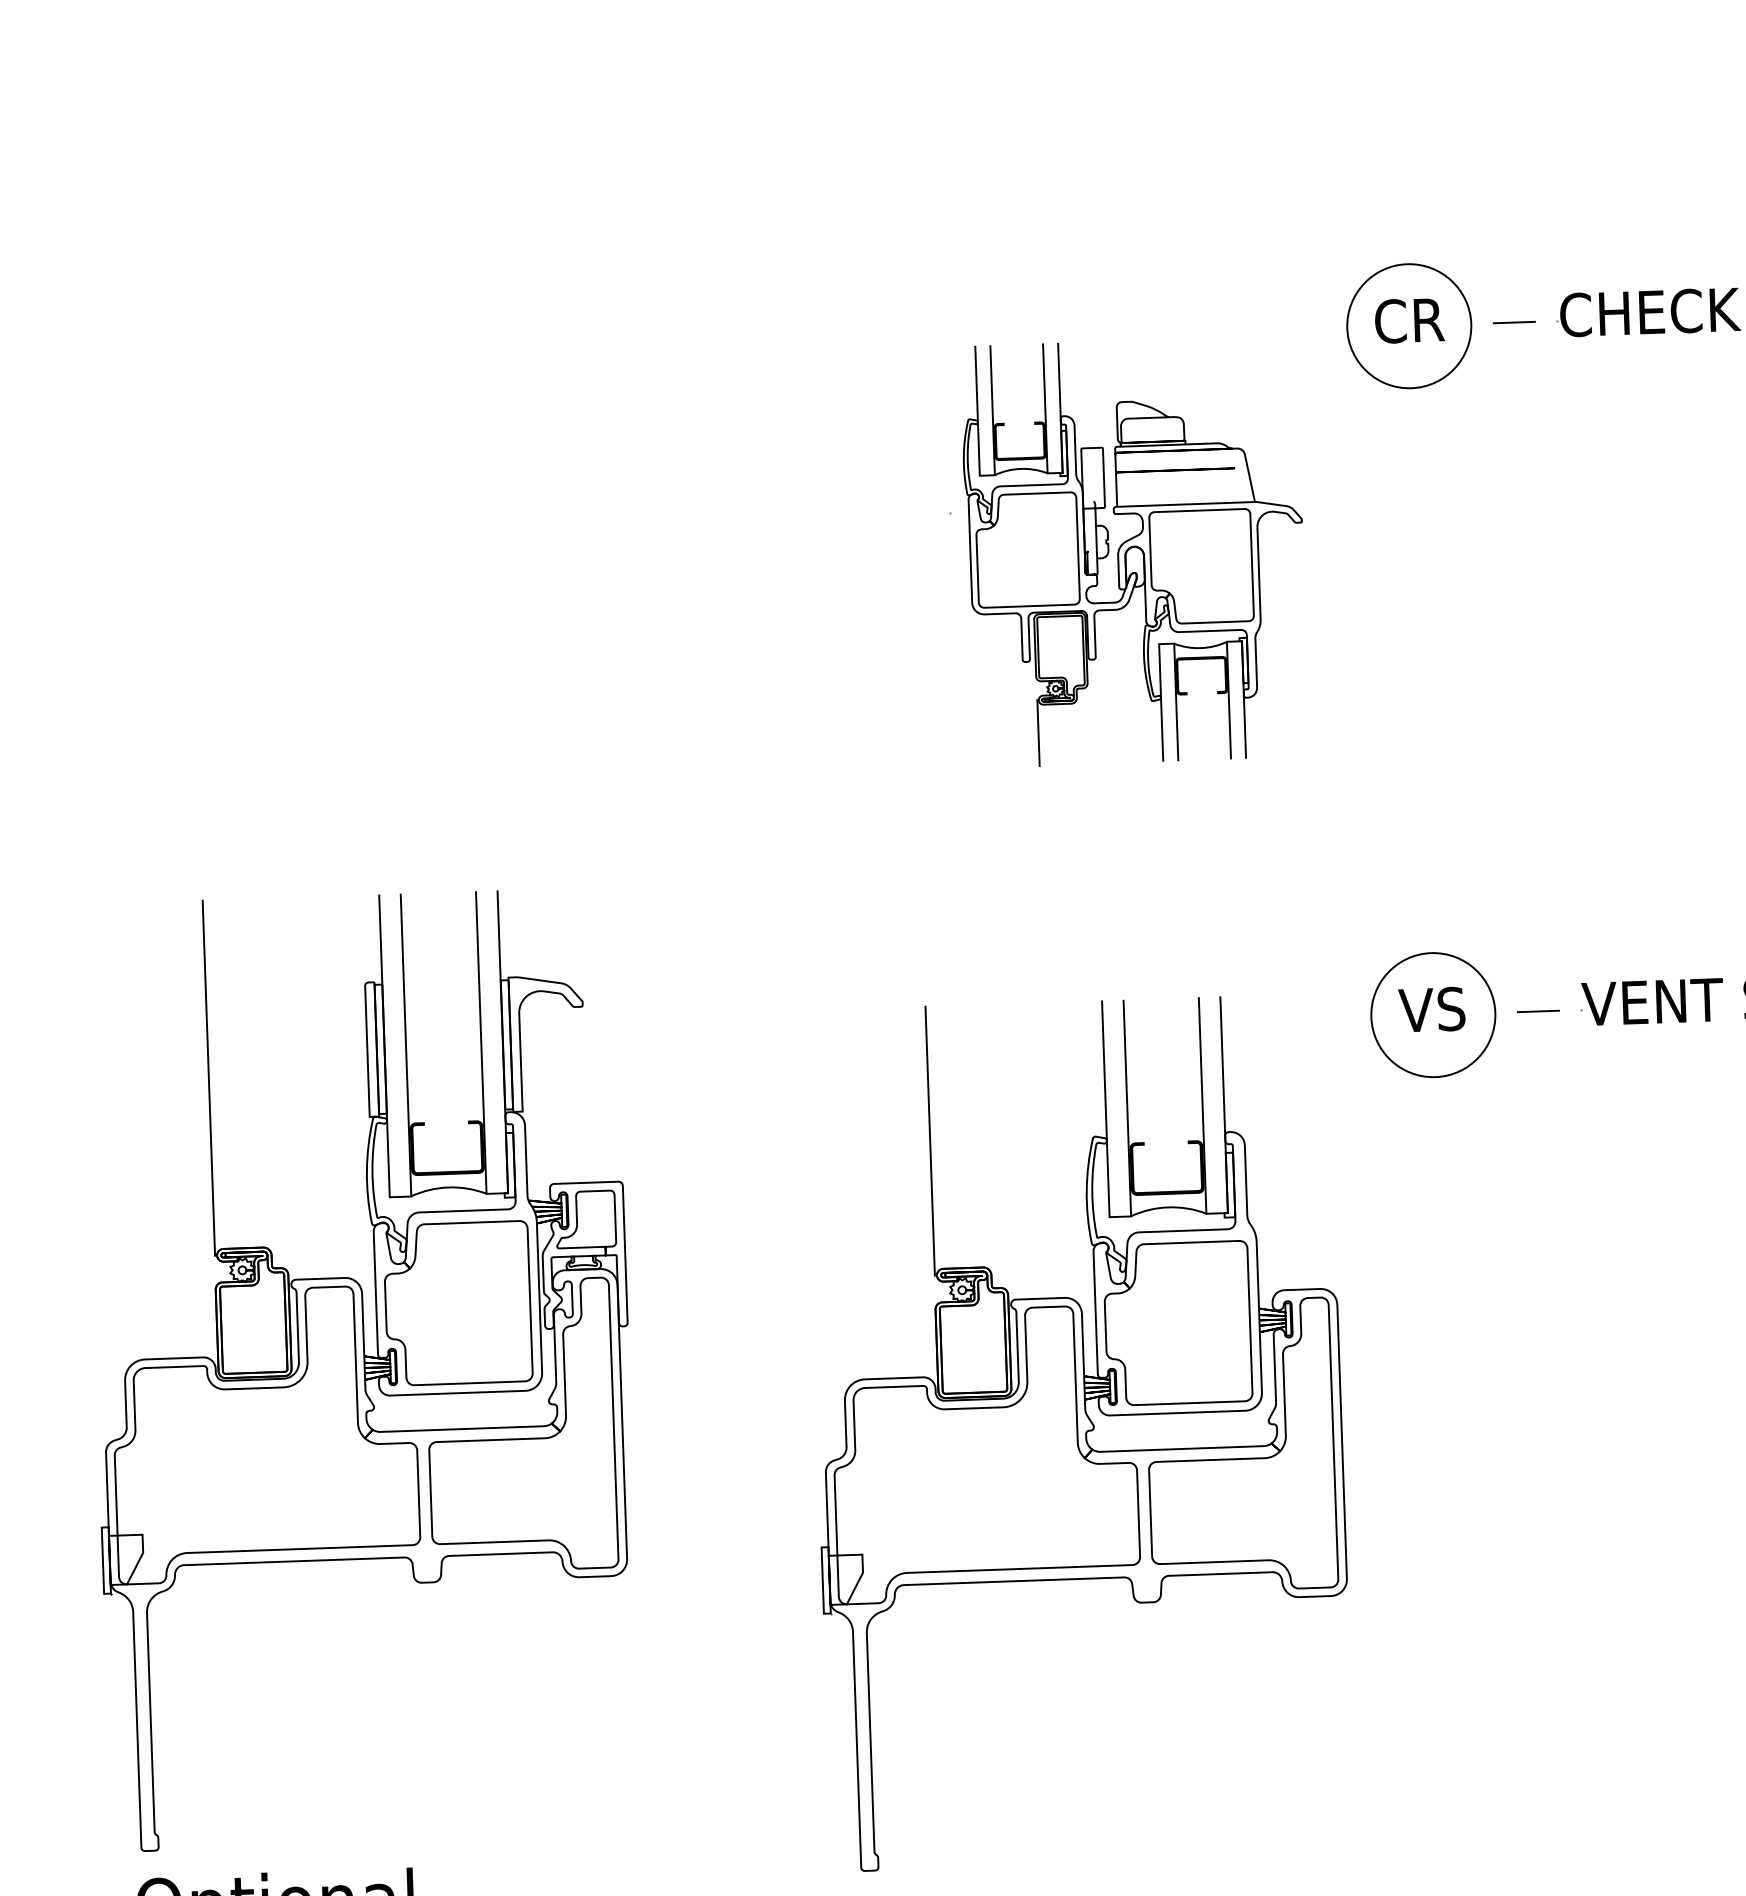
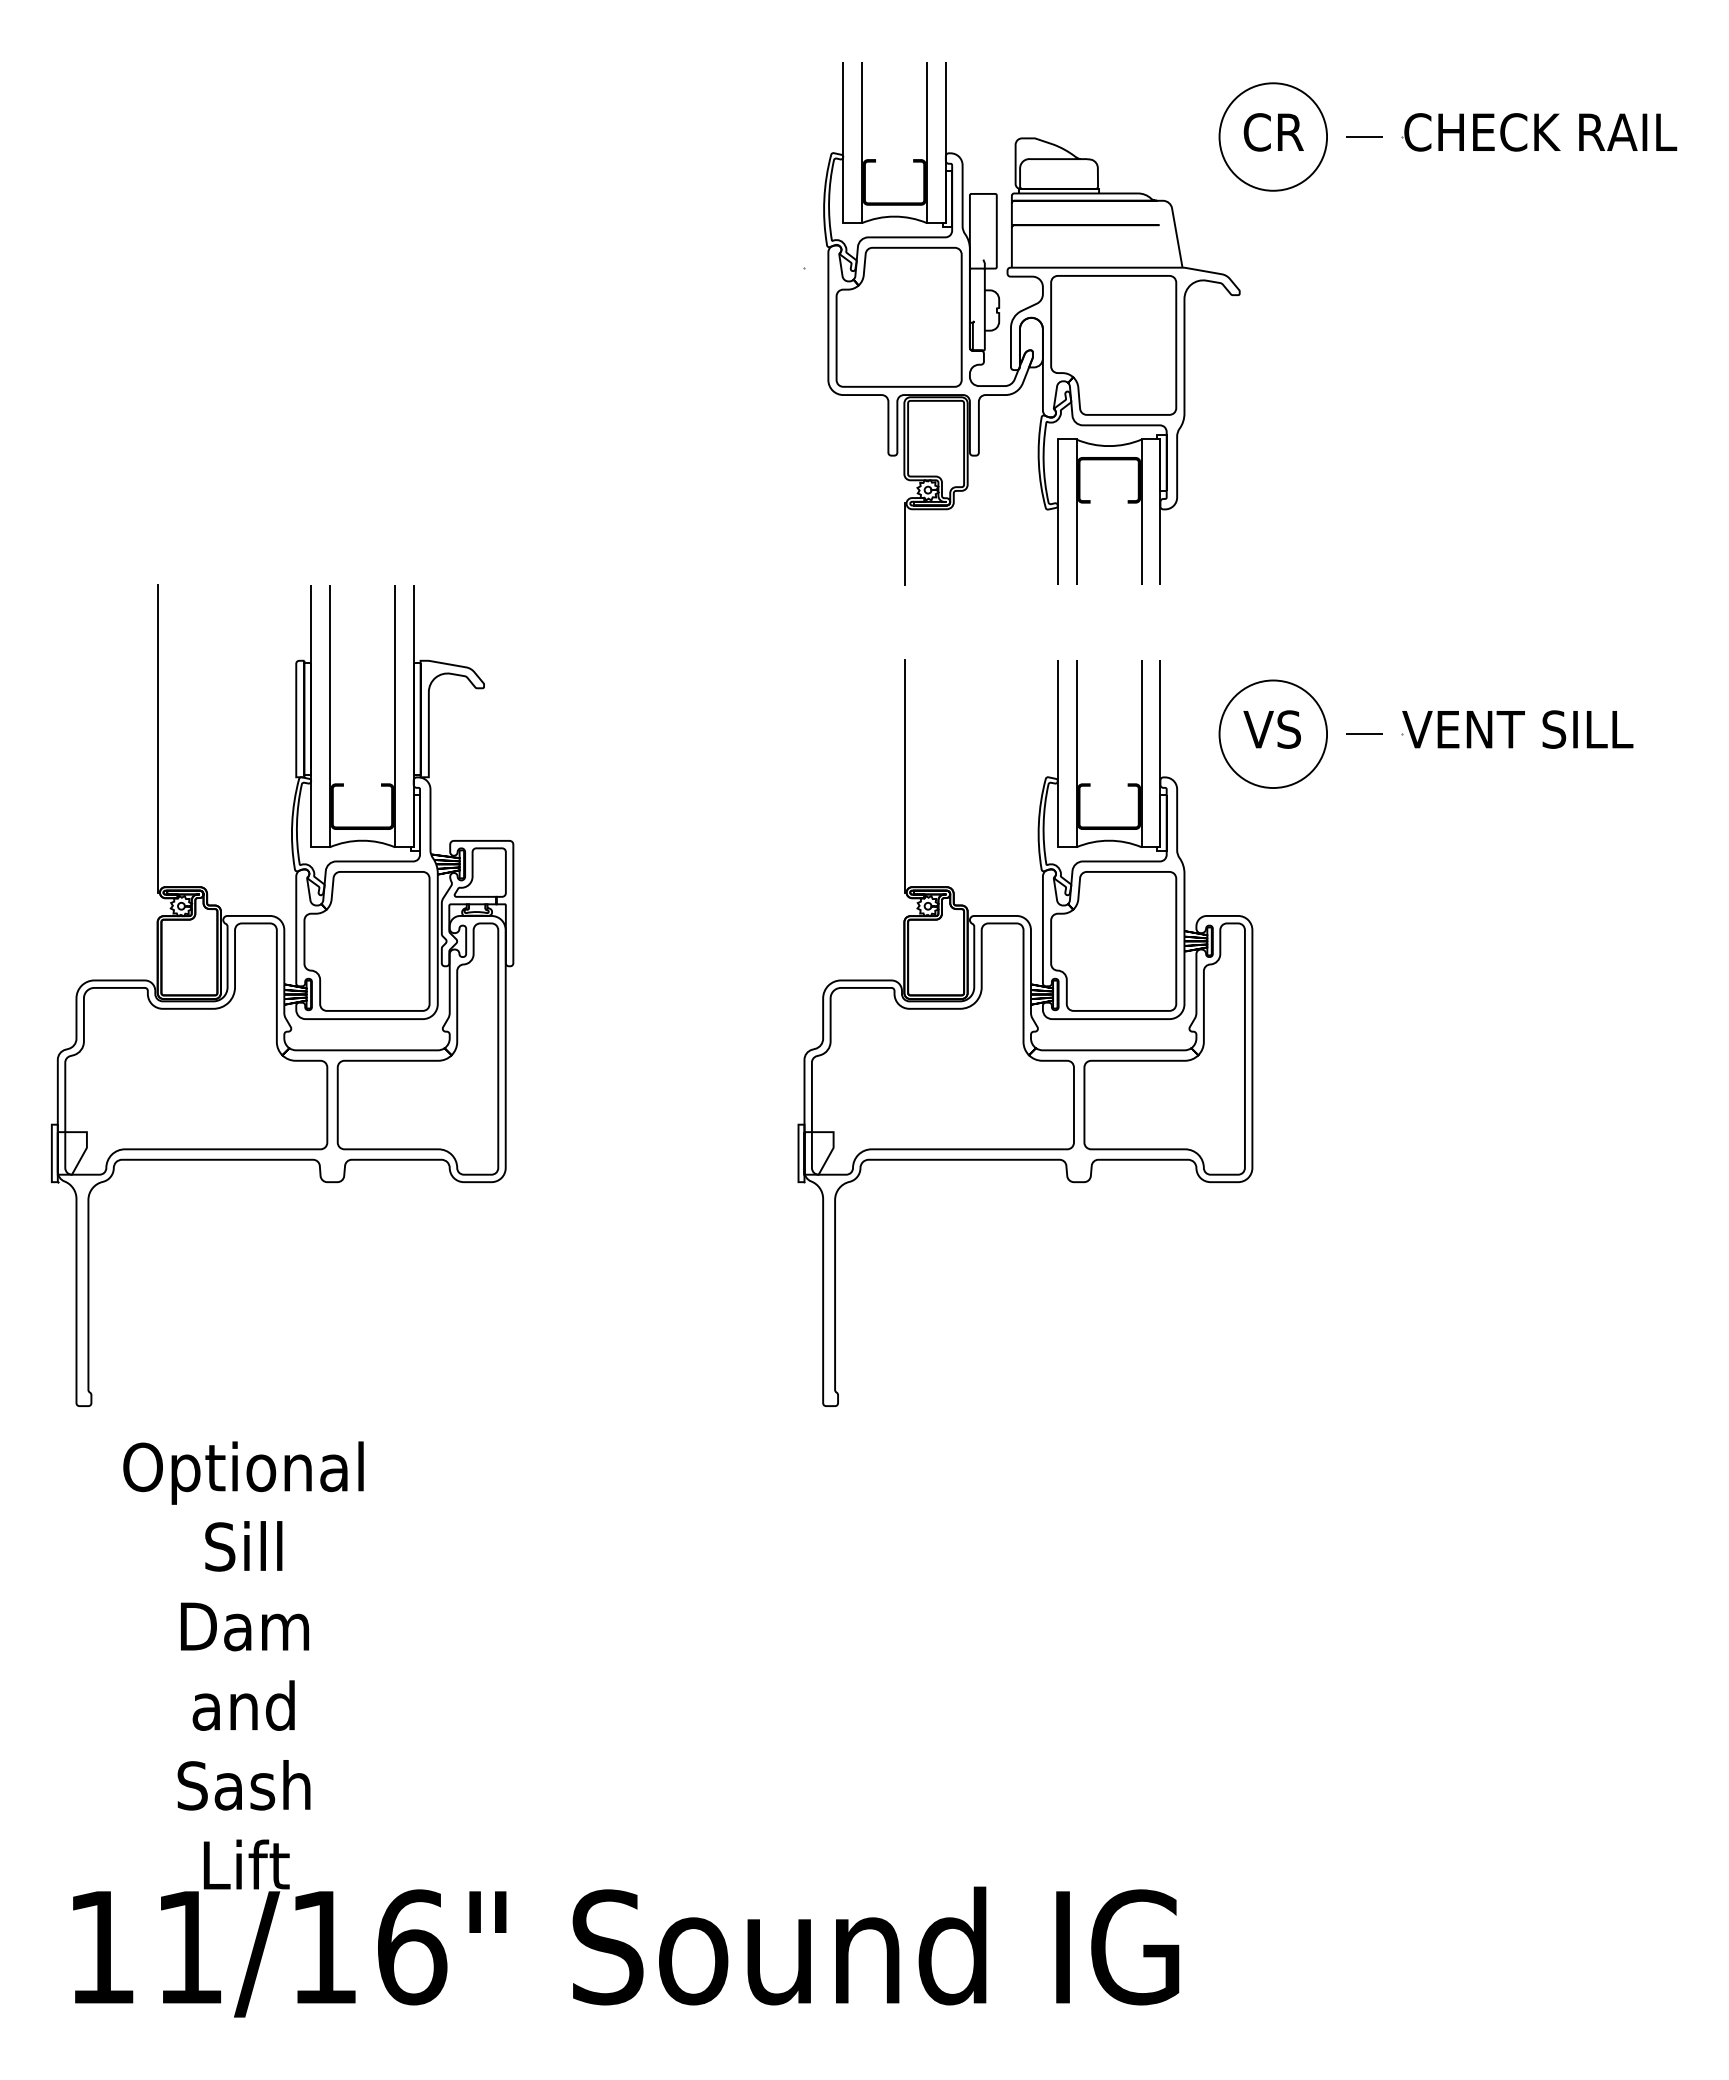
part: (1126, 551) -> (1021, 323), size x1.43
part: (362, 1369) -> (282, 995), moved
part: (1079, 1431) -> (1025, 1032), moved

